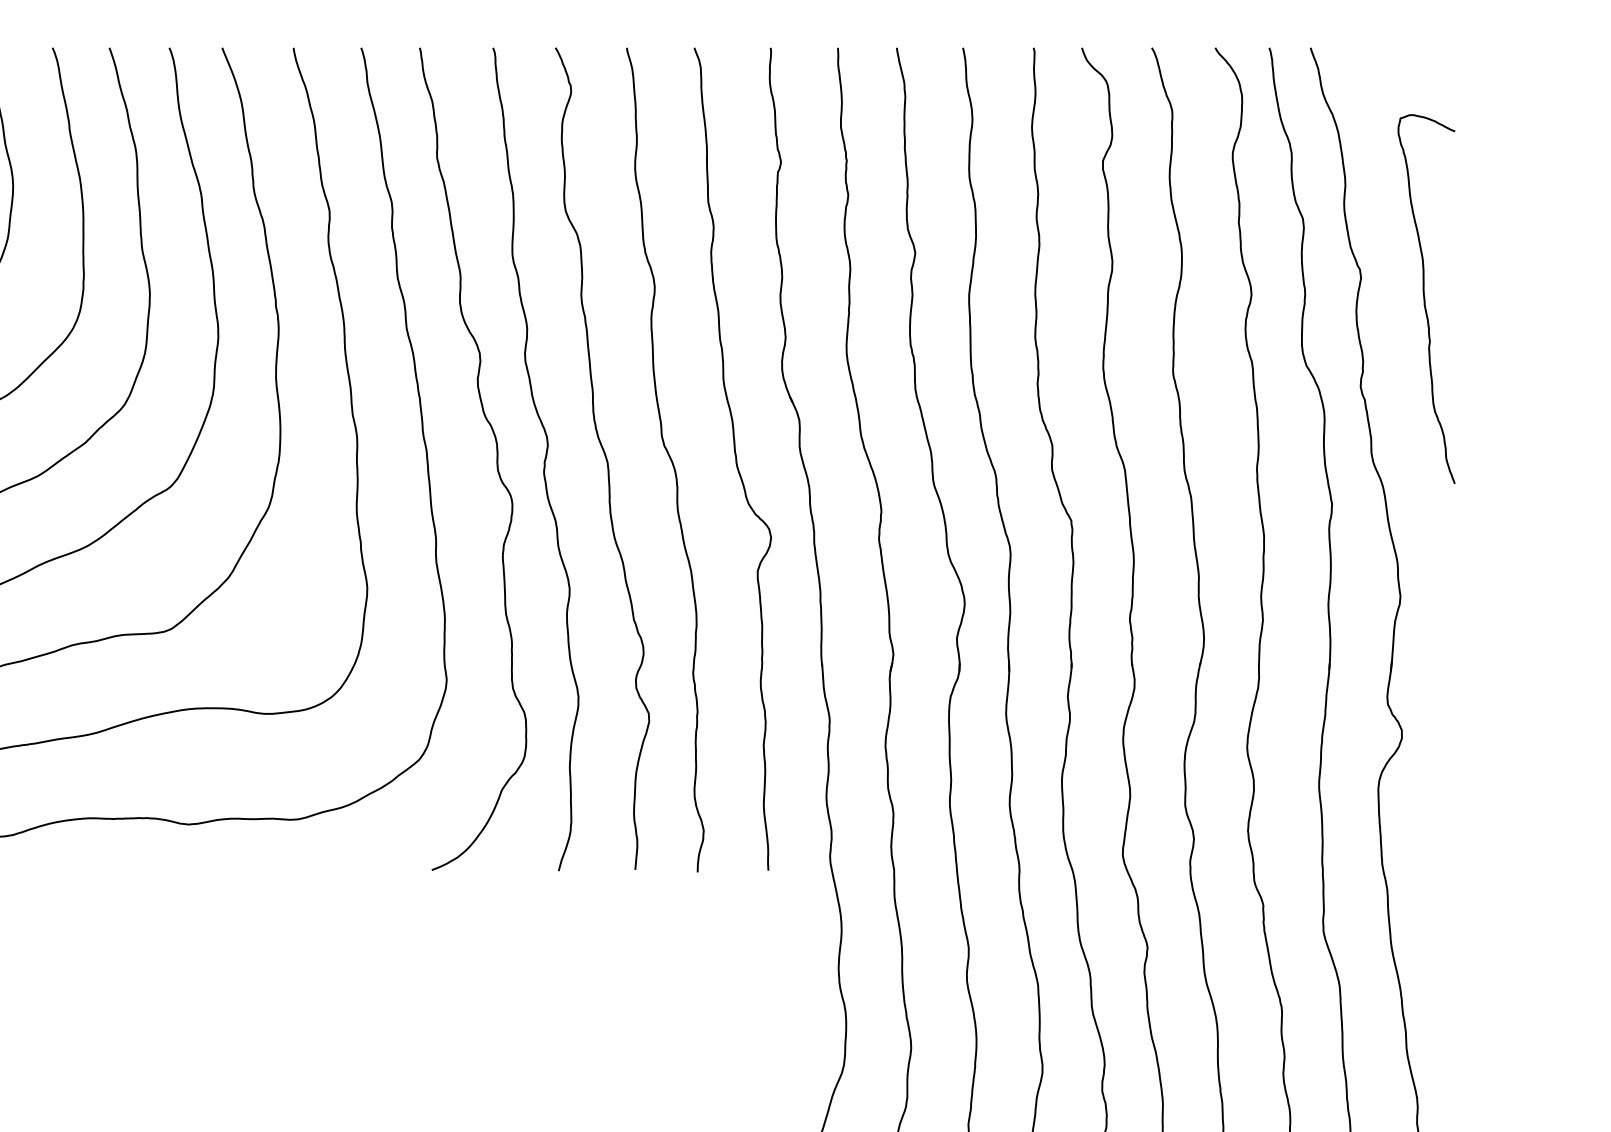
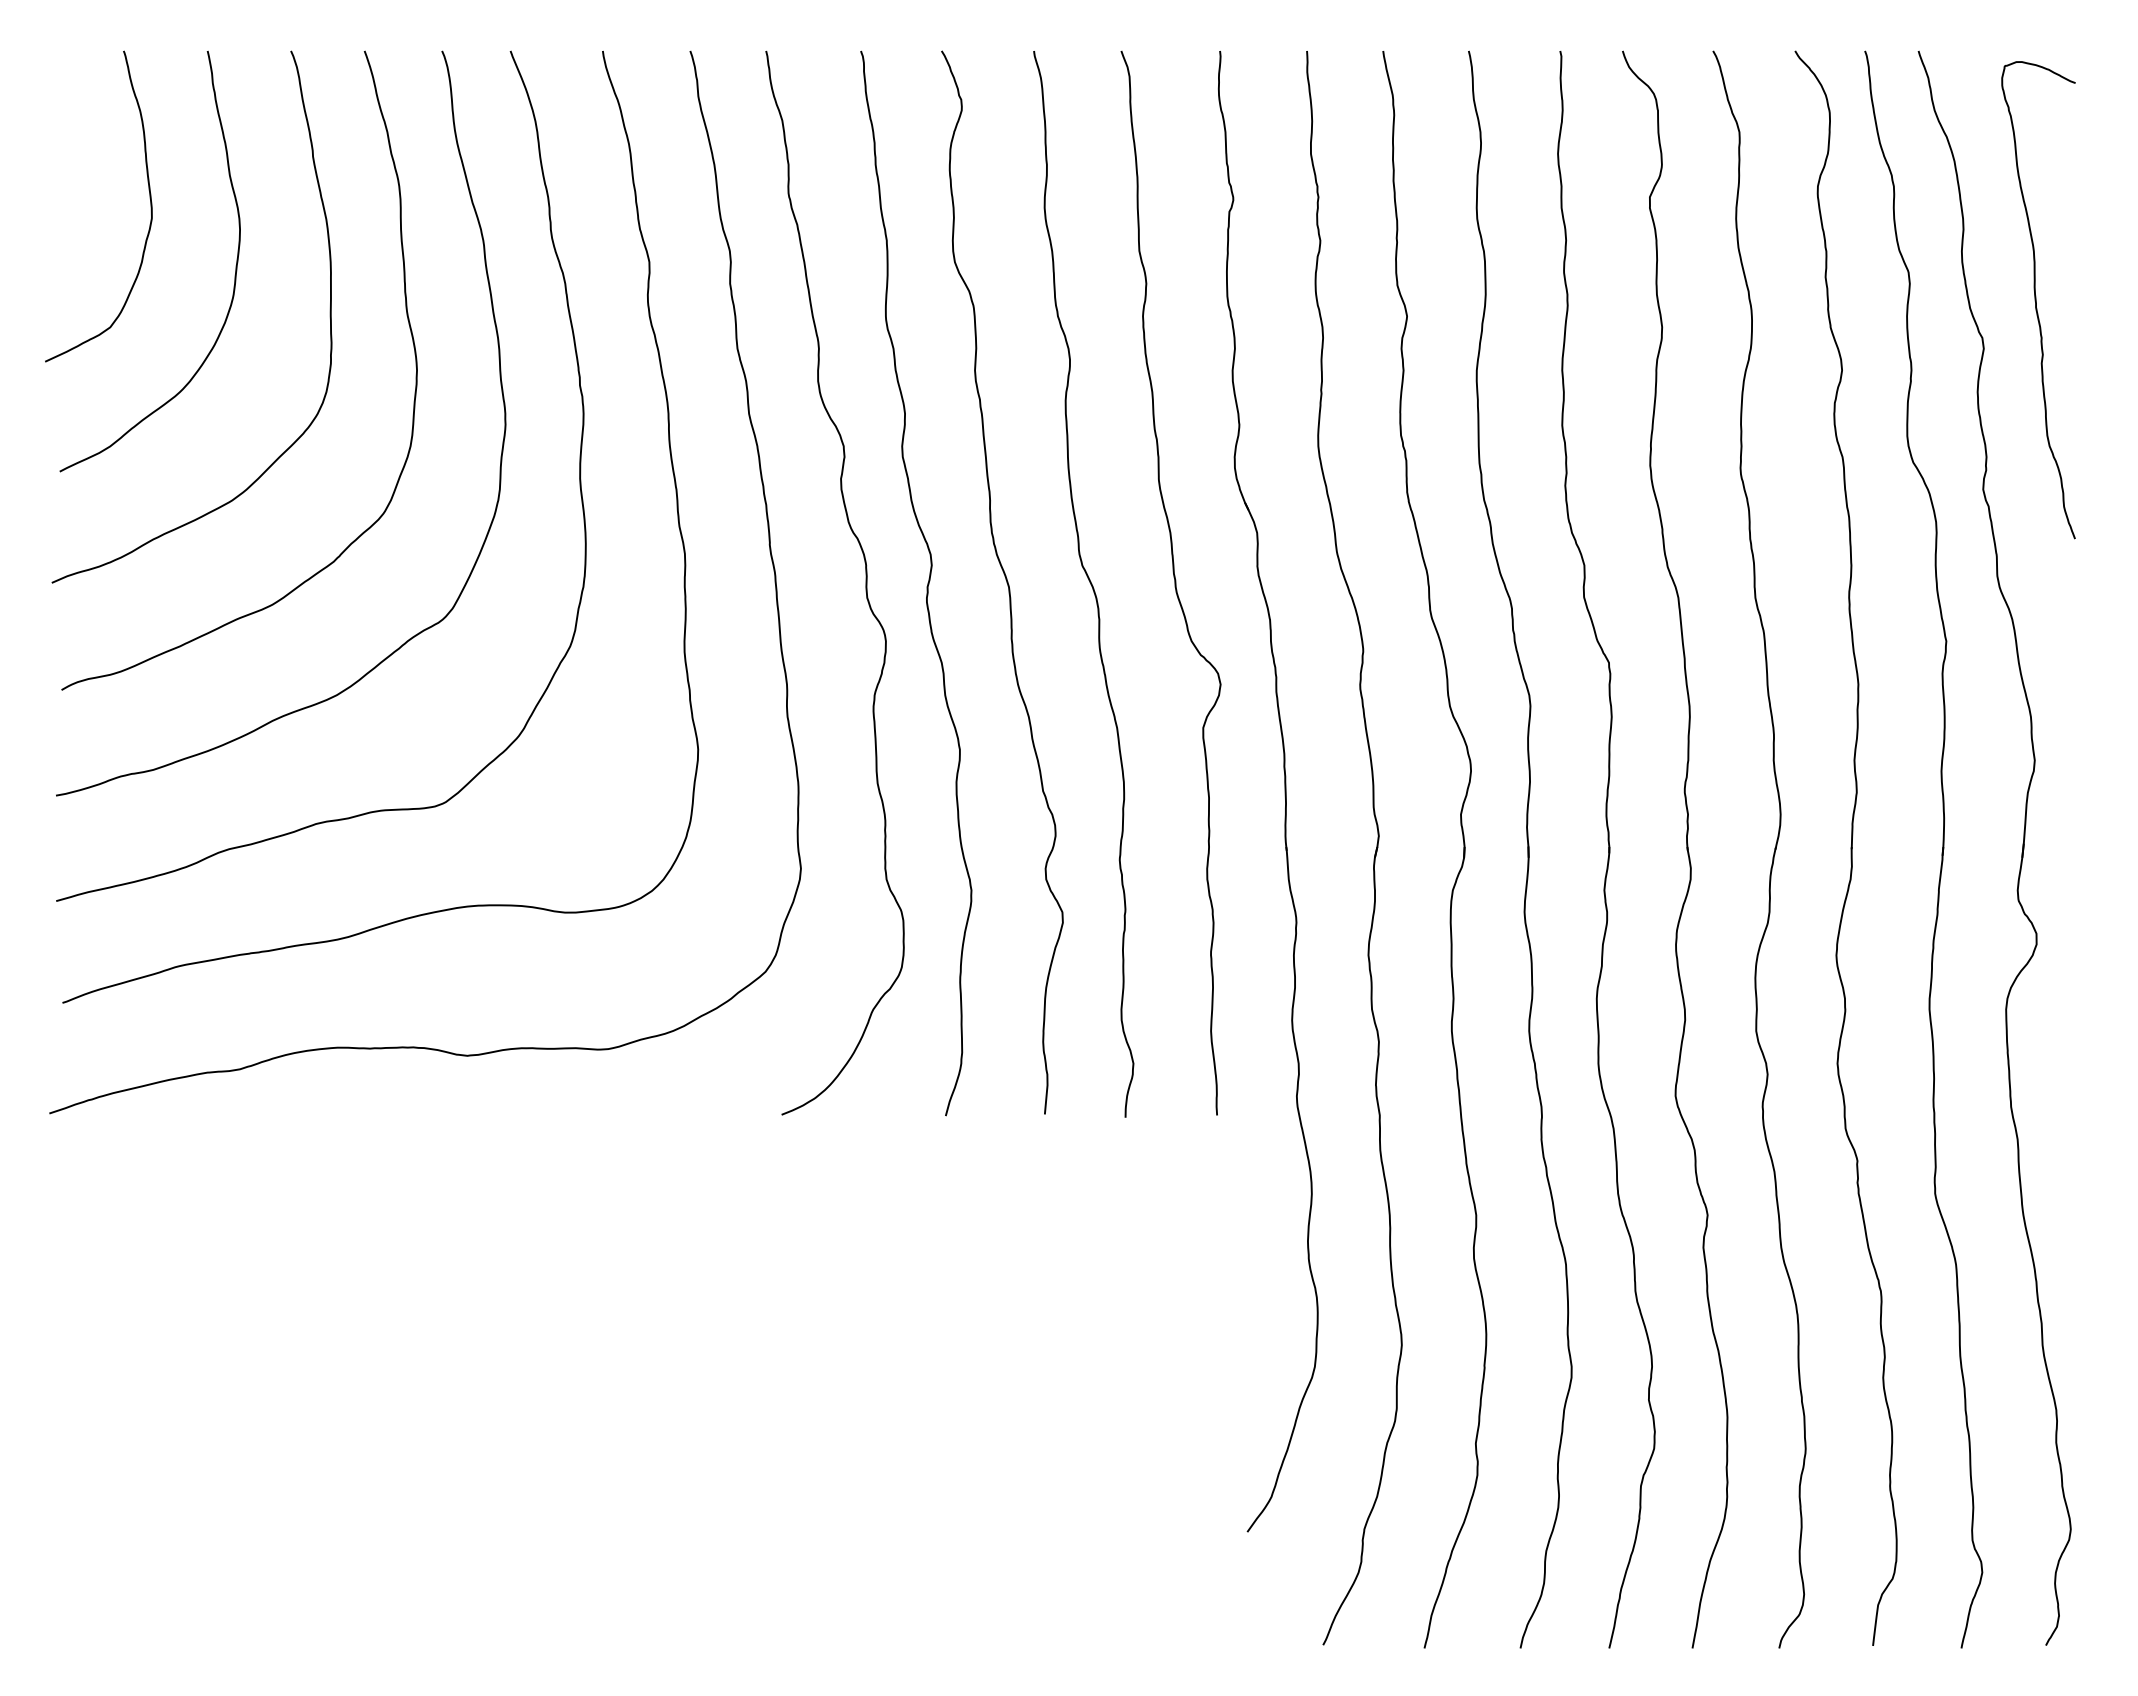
curve: (1425, 299) -> (2036, 300), moved

